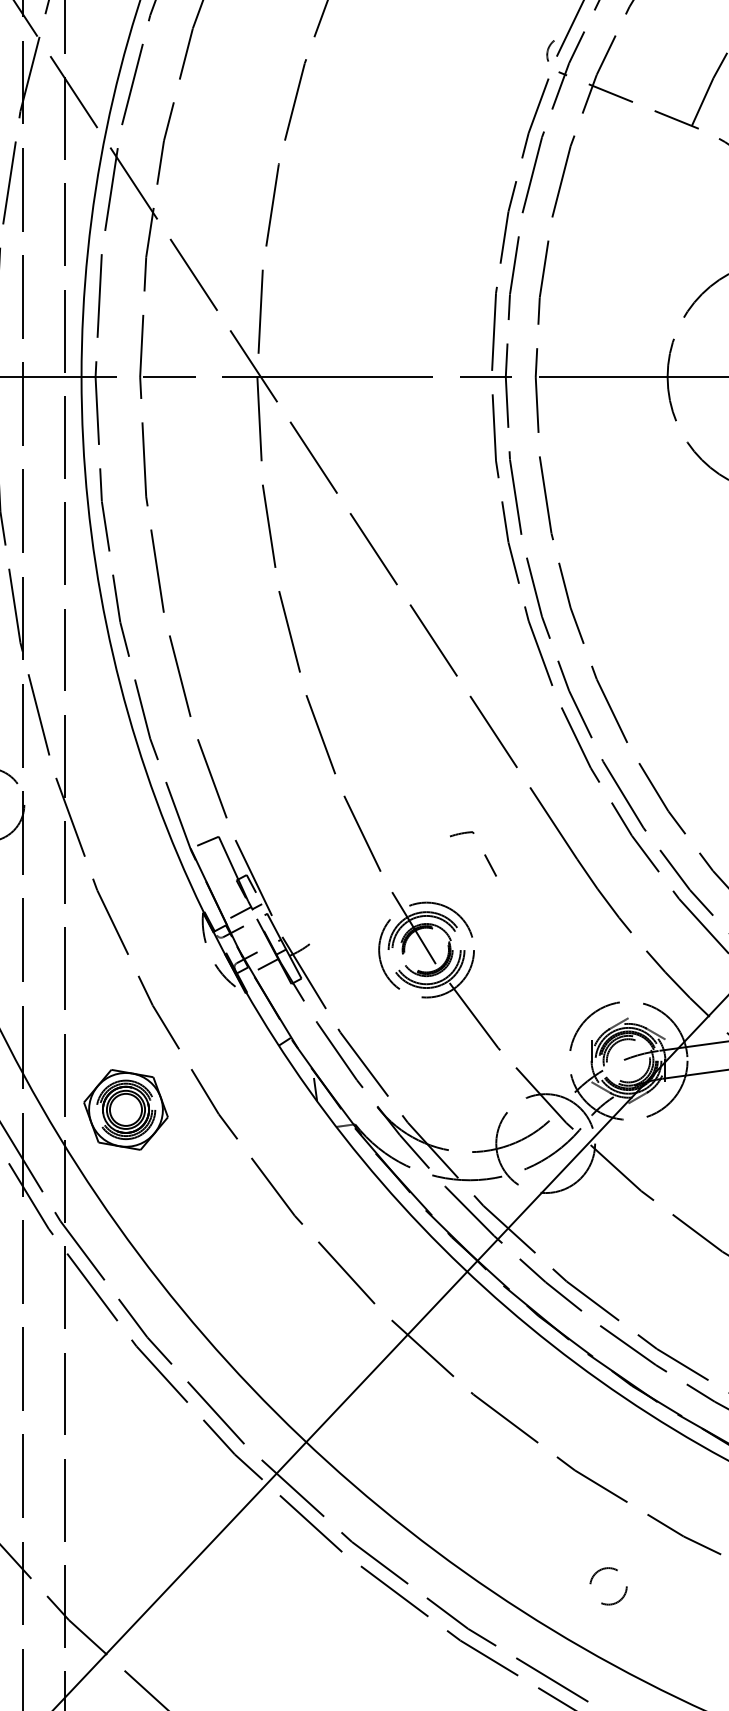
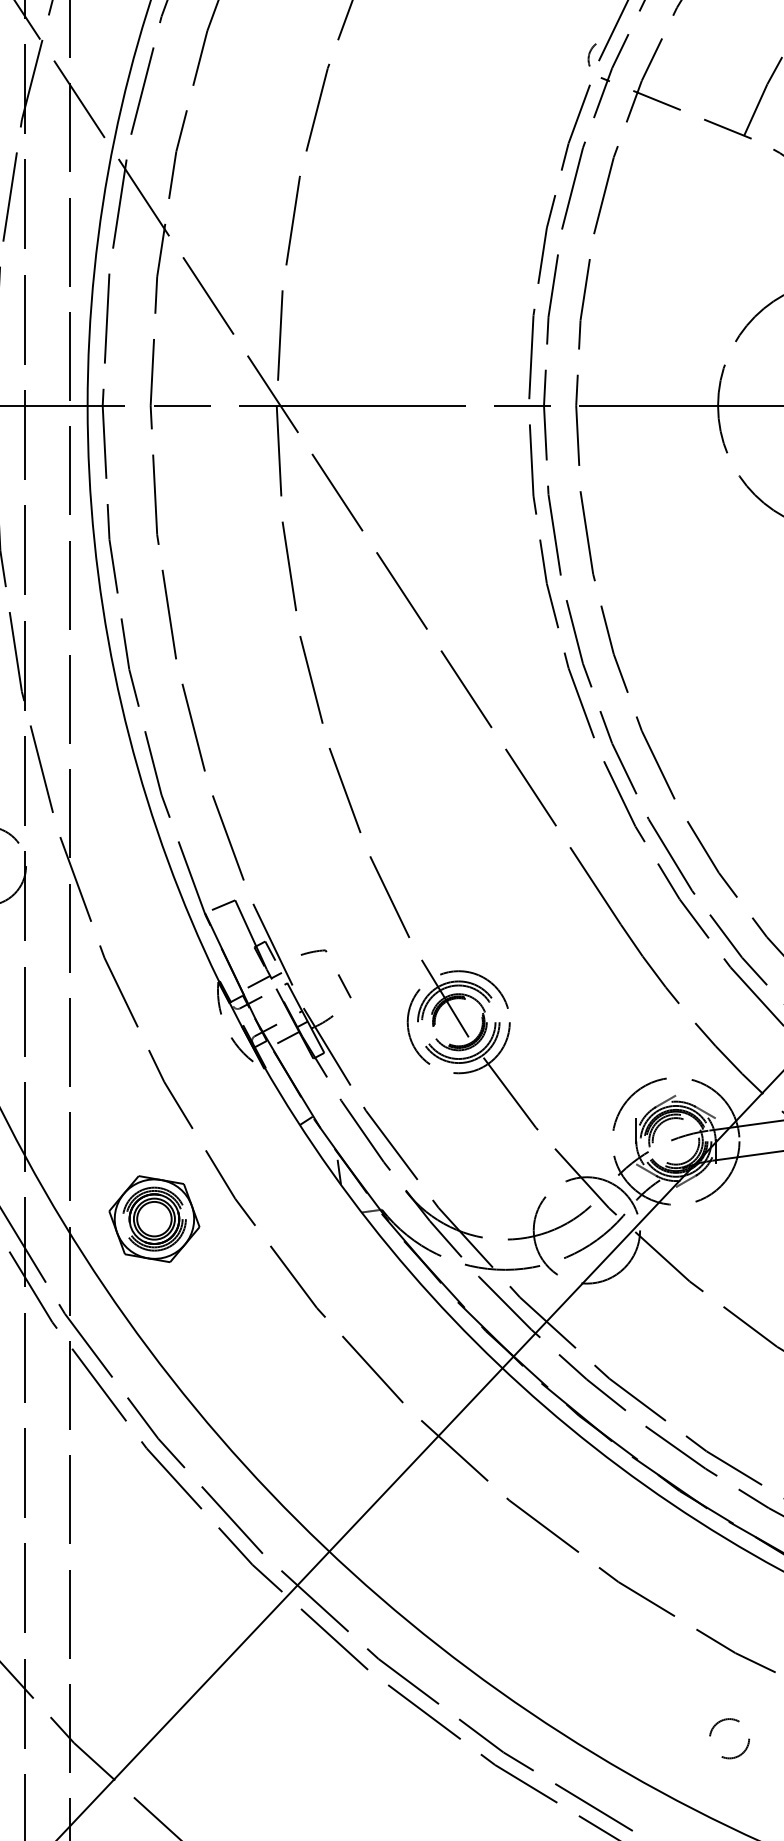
part: (483, 855) -> (337, 975), moved
part: (126, 1109) -> (154, 1218), moved
circle: (608, 1586) -> (729, 1738), moved

